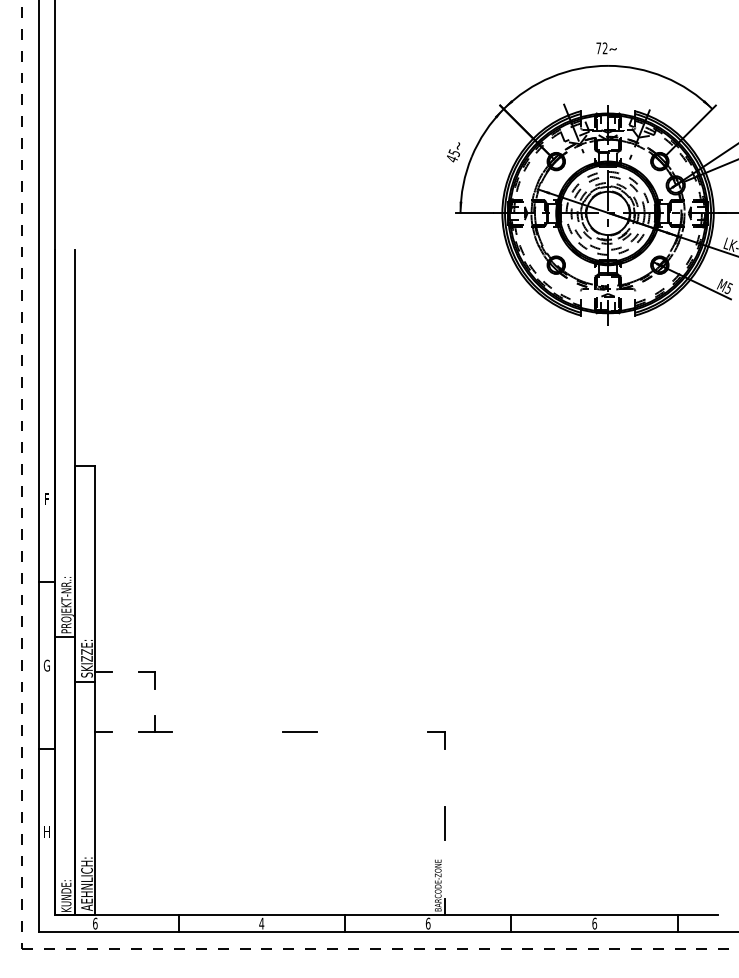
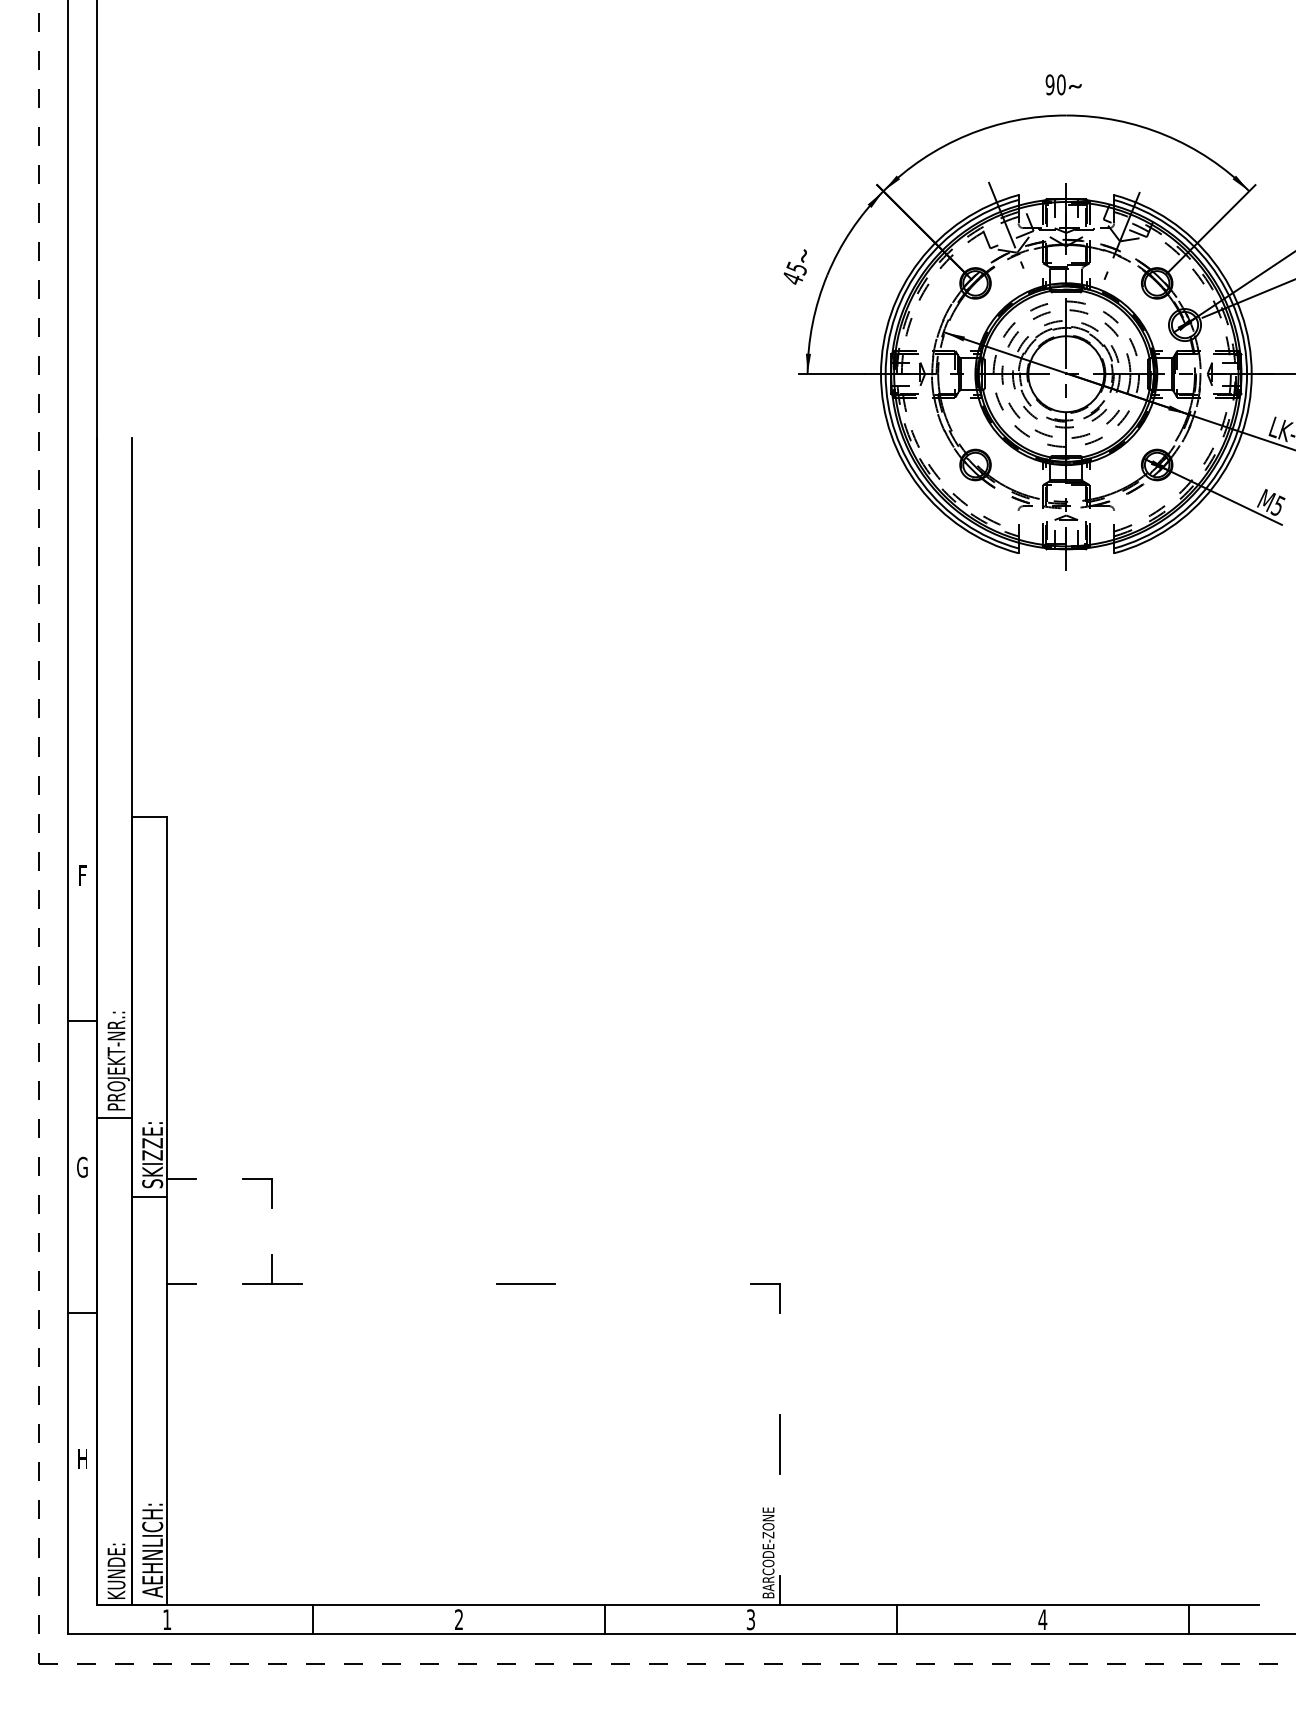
text: (601, 48) -> (1054, 85), 72 -> 90
text: (95, 923) -> (167, 1619), 6 -> 1
text: (261, 923) -> (458, 1619), 4 -> 2
text: (427, 923) -> (749, 1619), 6 -> 3
text: (594, 923) -> (1042, 1619), 6 -> 4

